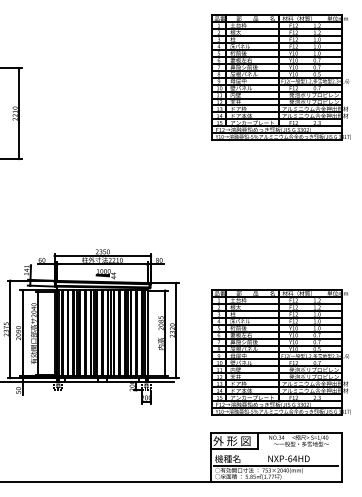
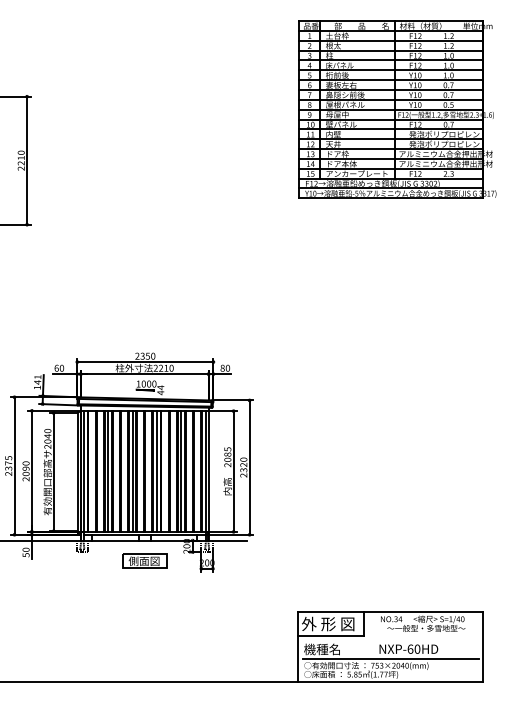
part: (280, 352) -> (397, 498), removed
part: (102, 396) -> (144, 560), added
text: (295, 458) -> (417, 648), NXP-64HD -> NXP-60HD

